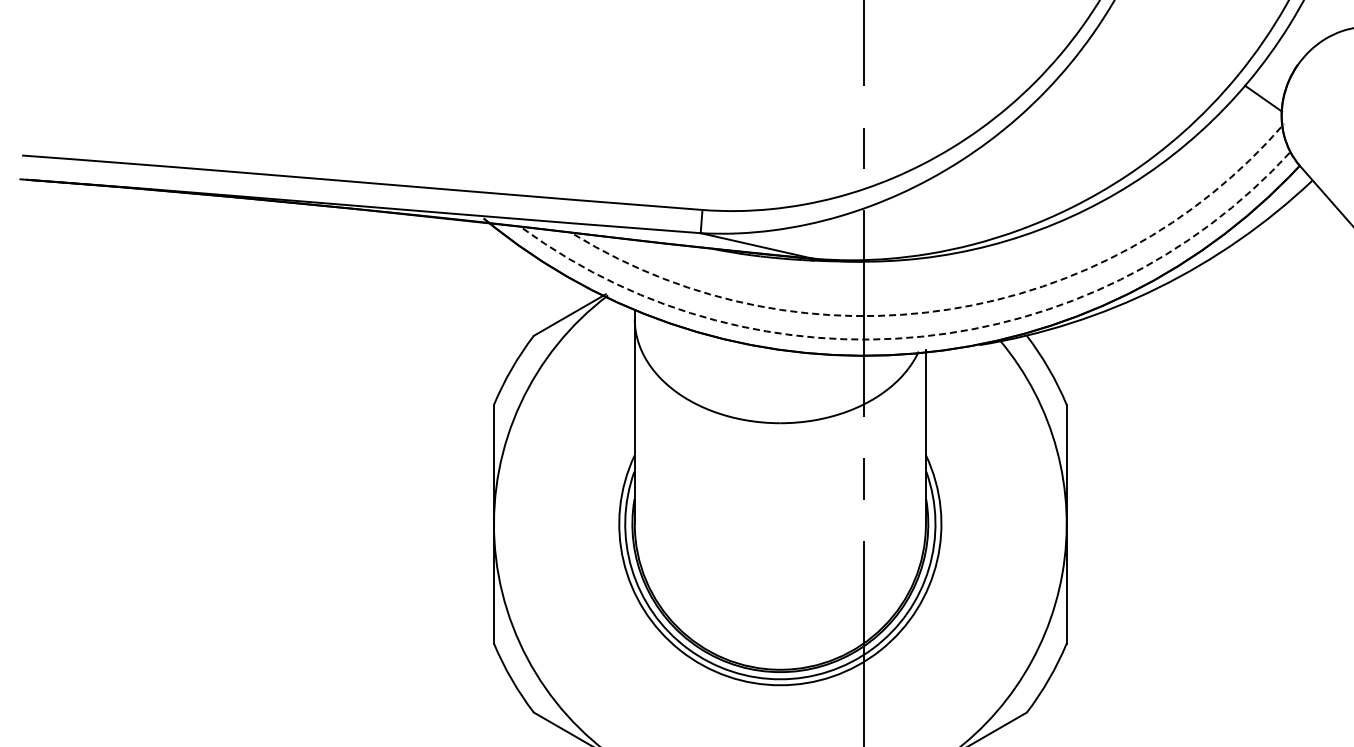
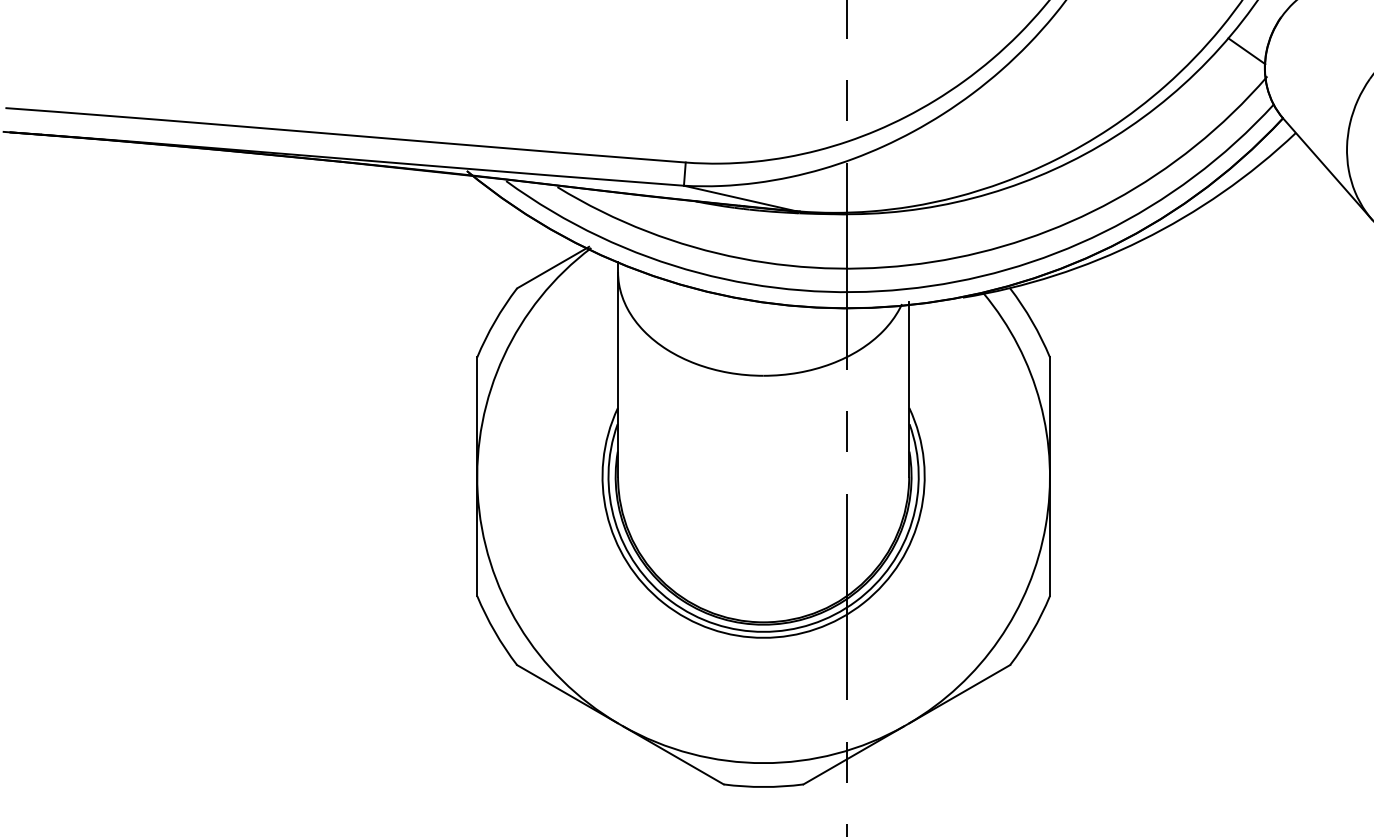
arc: (949, 309) -> (932, 262), dashed -> solid
arc: (922, 336) -> (905, 289), dashed -> solid

